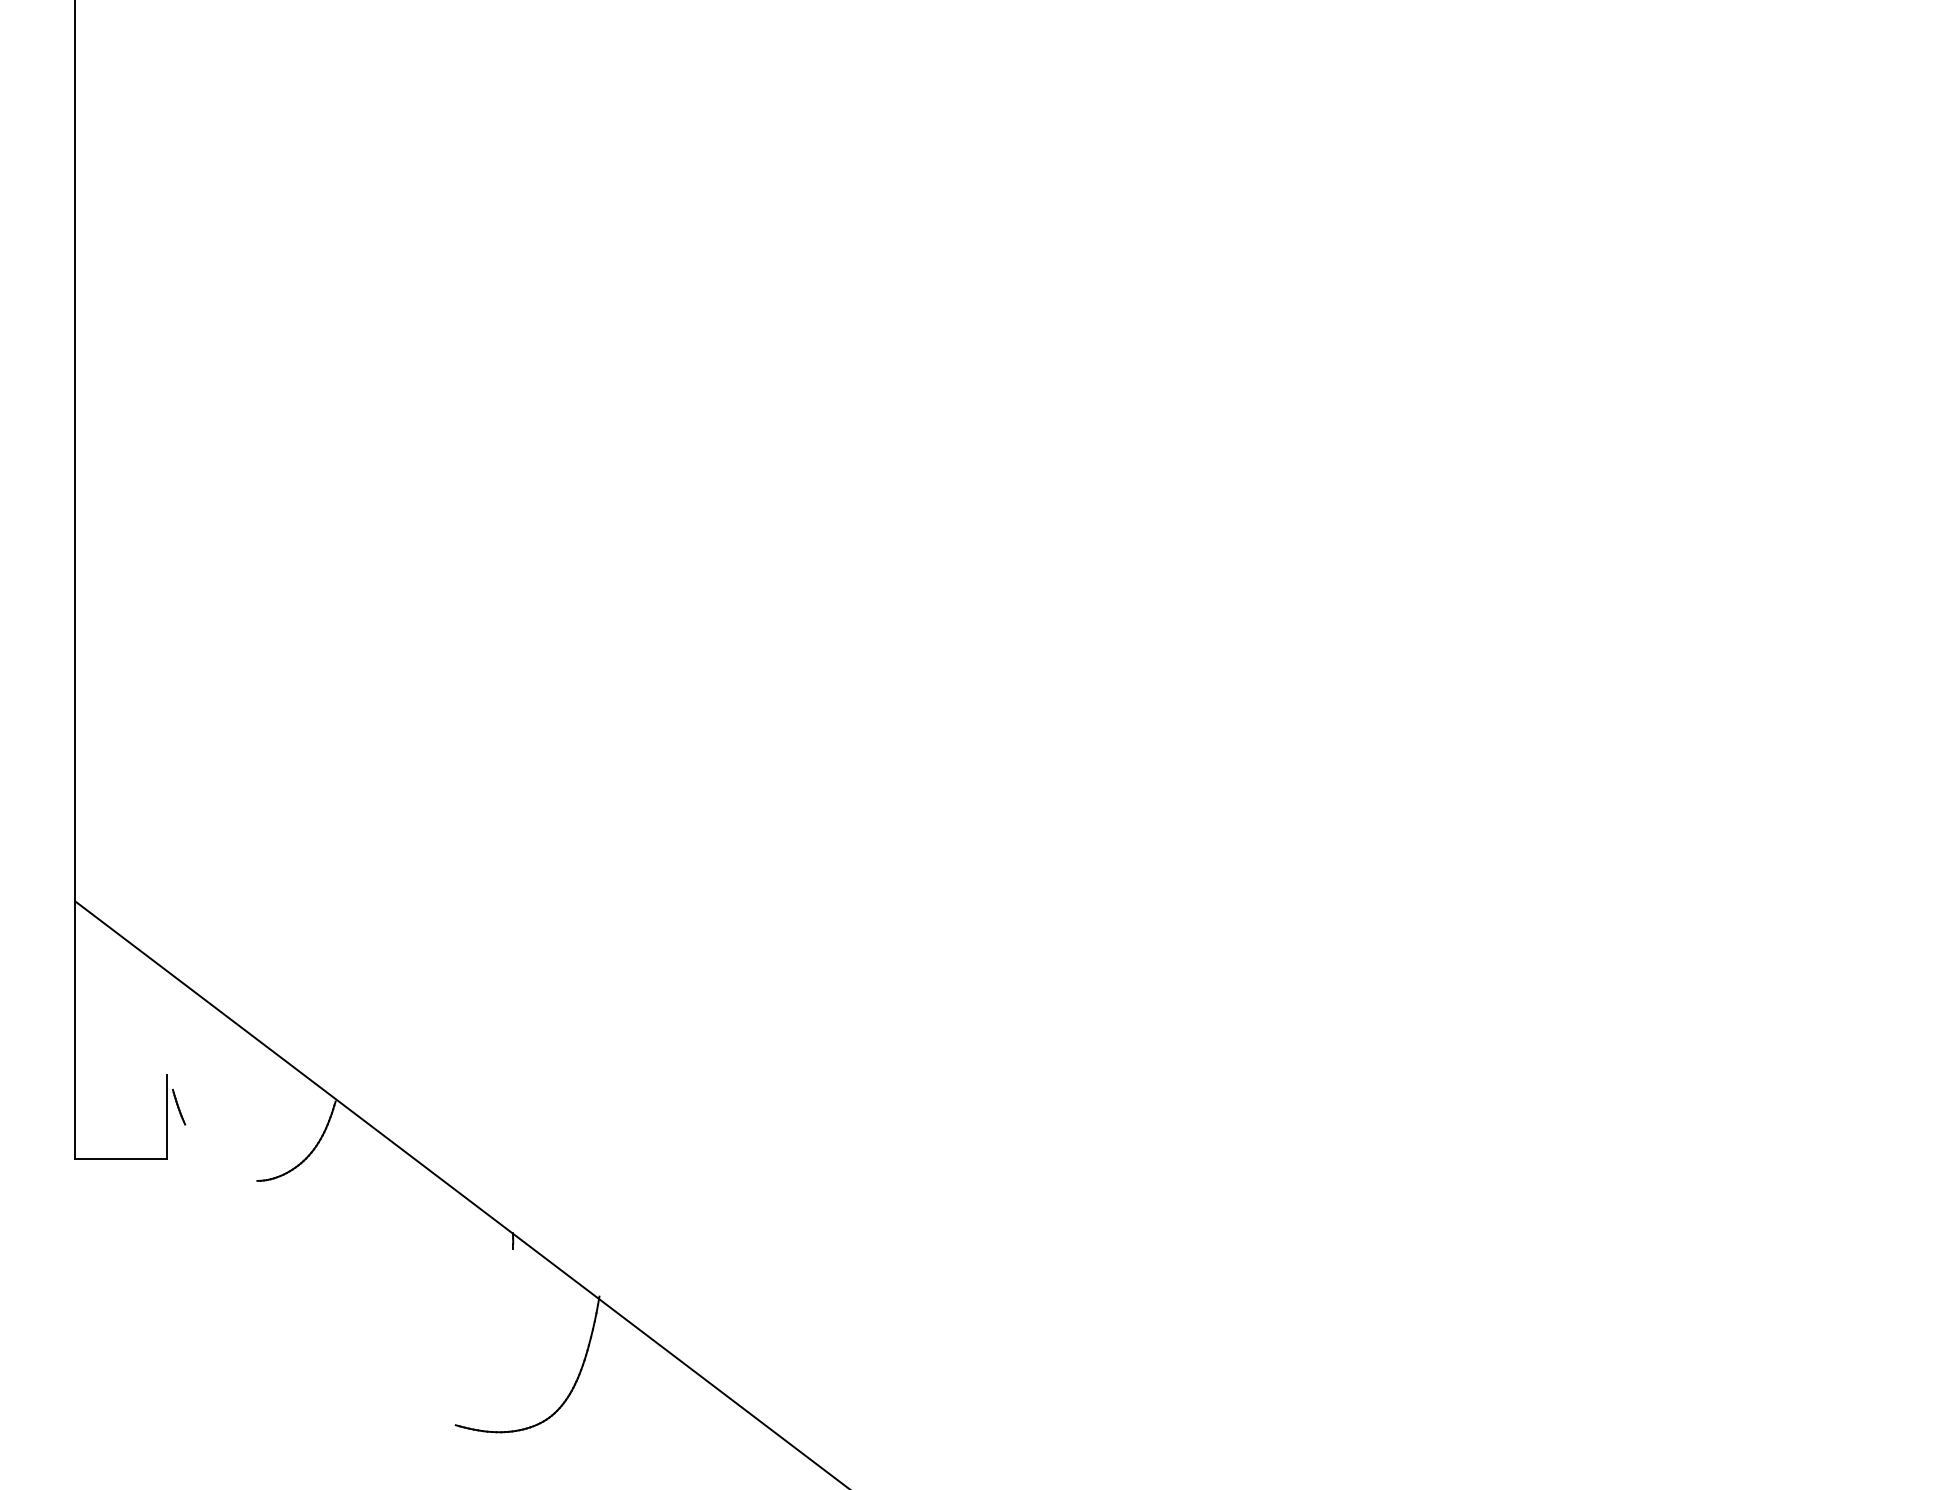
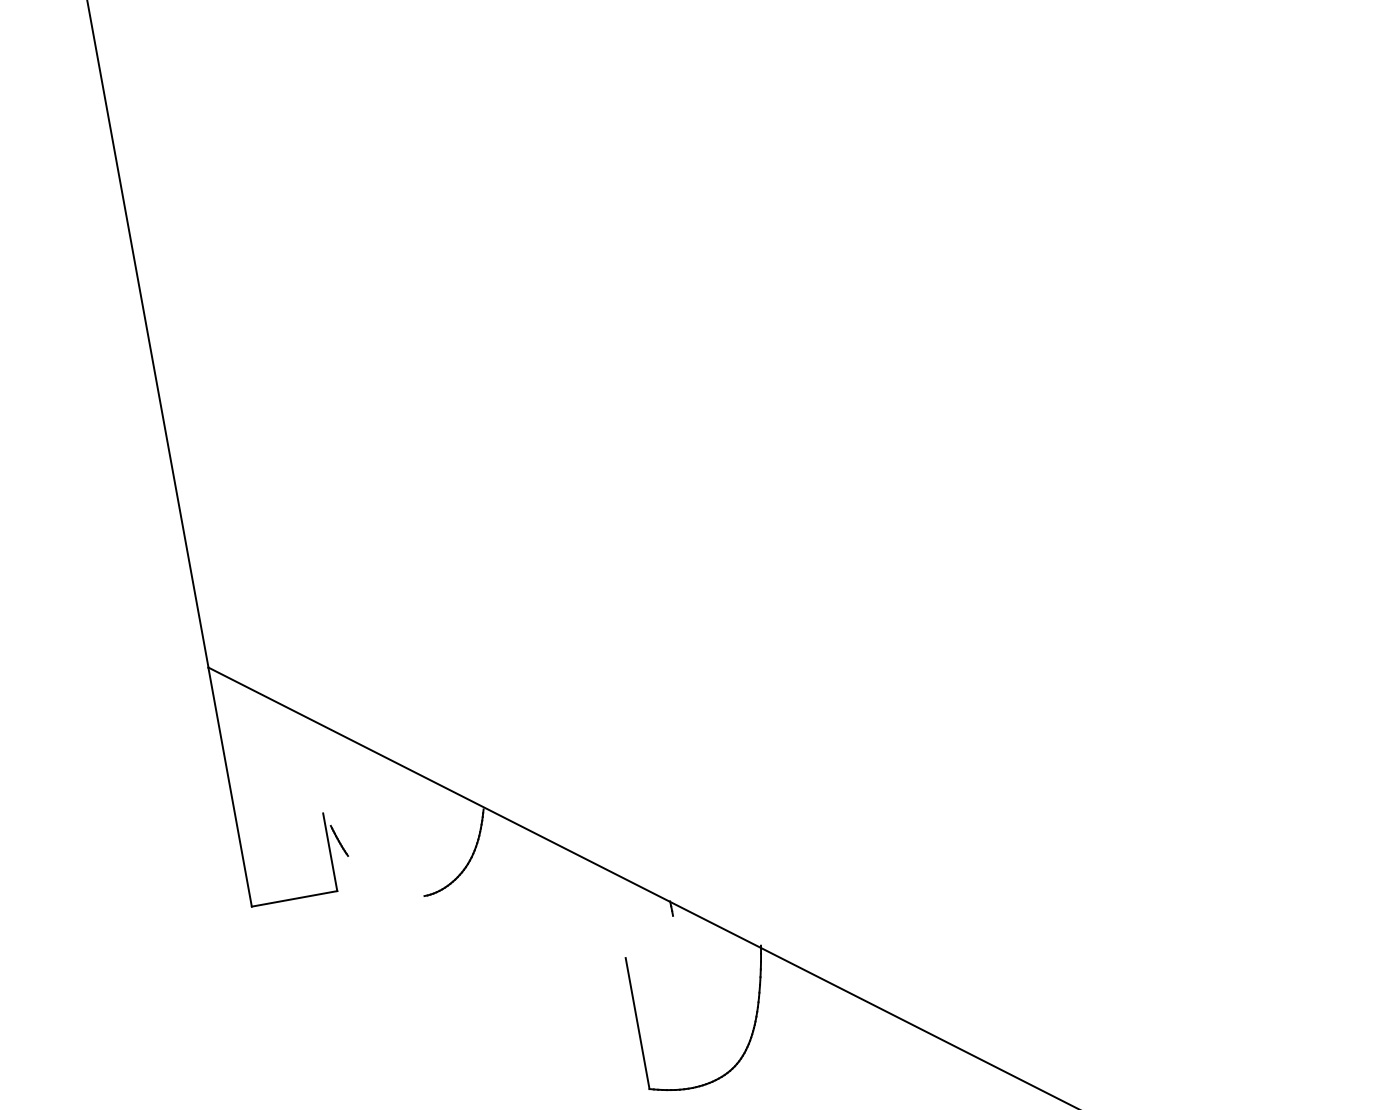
line: (455, 1354) -> (637, 1023), added

